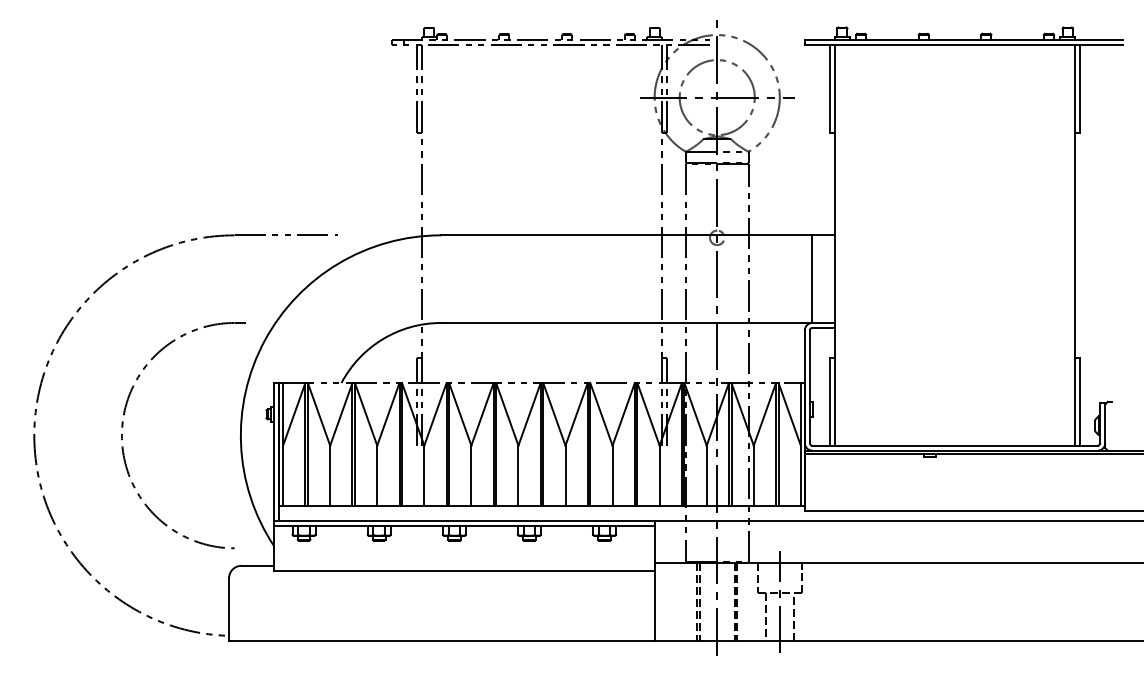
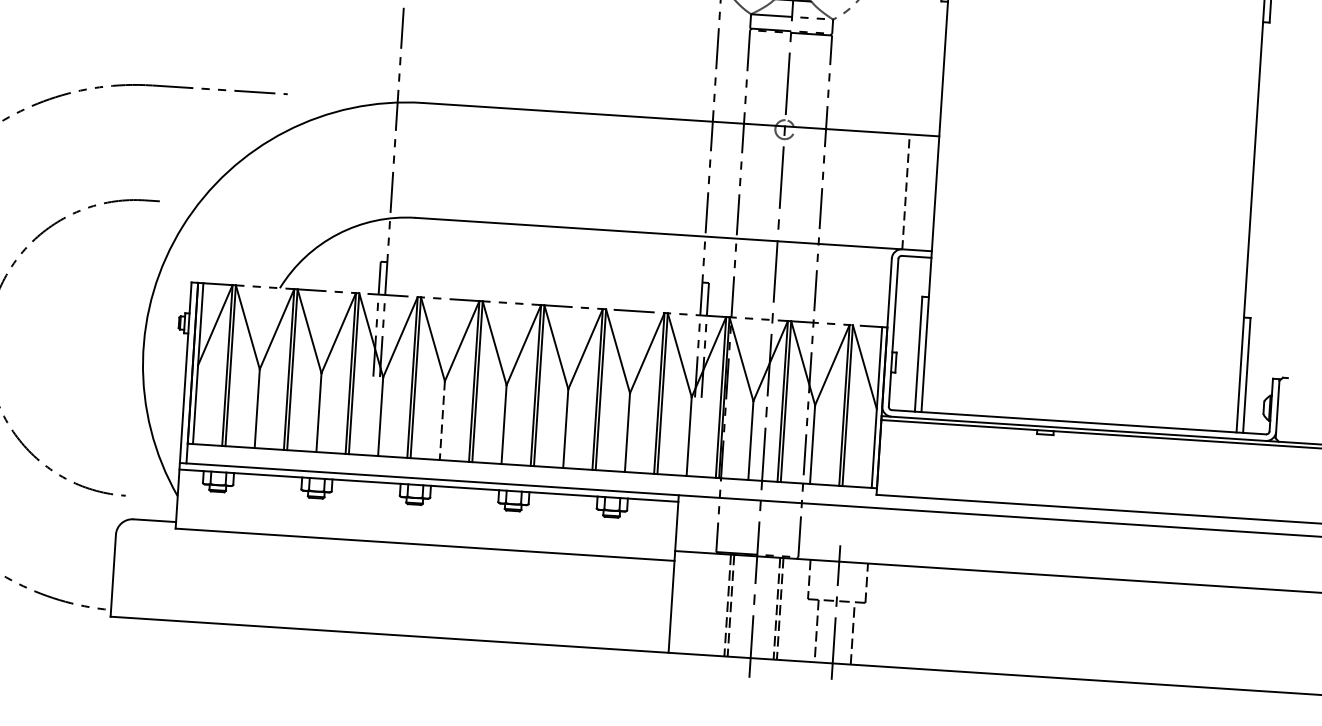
line: (812, 279) -> (906, 192), solid -> dashed
line: (471, 476) -> (442, 421), solid -> dashed

